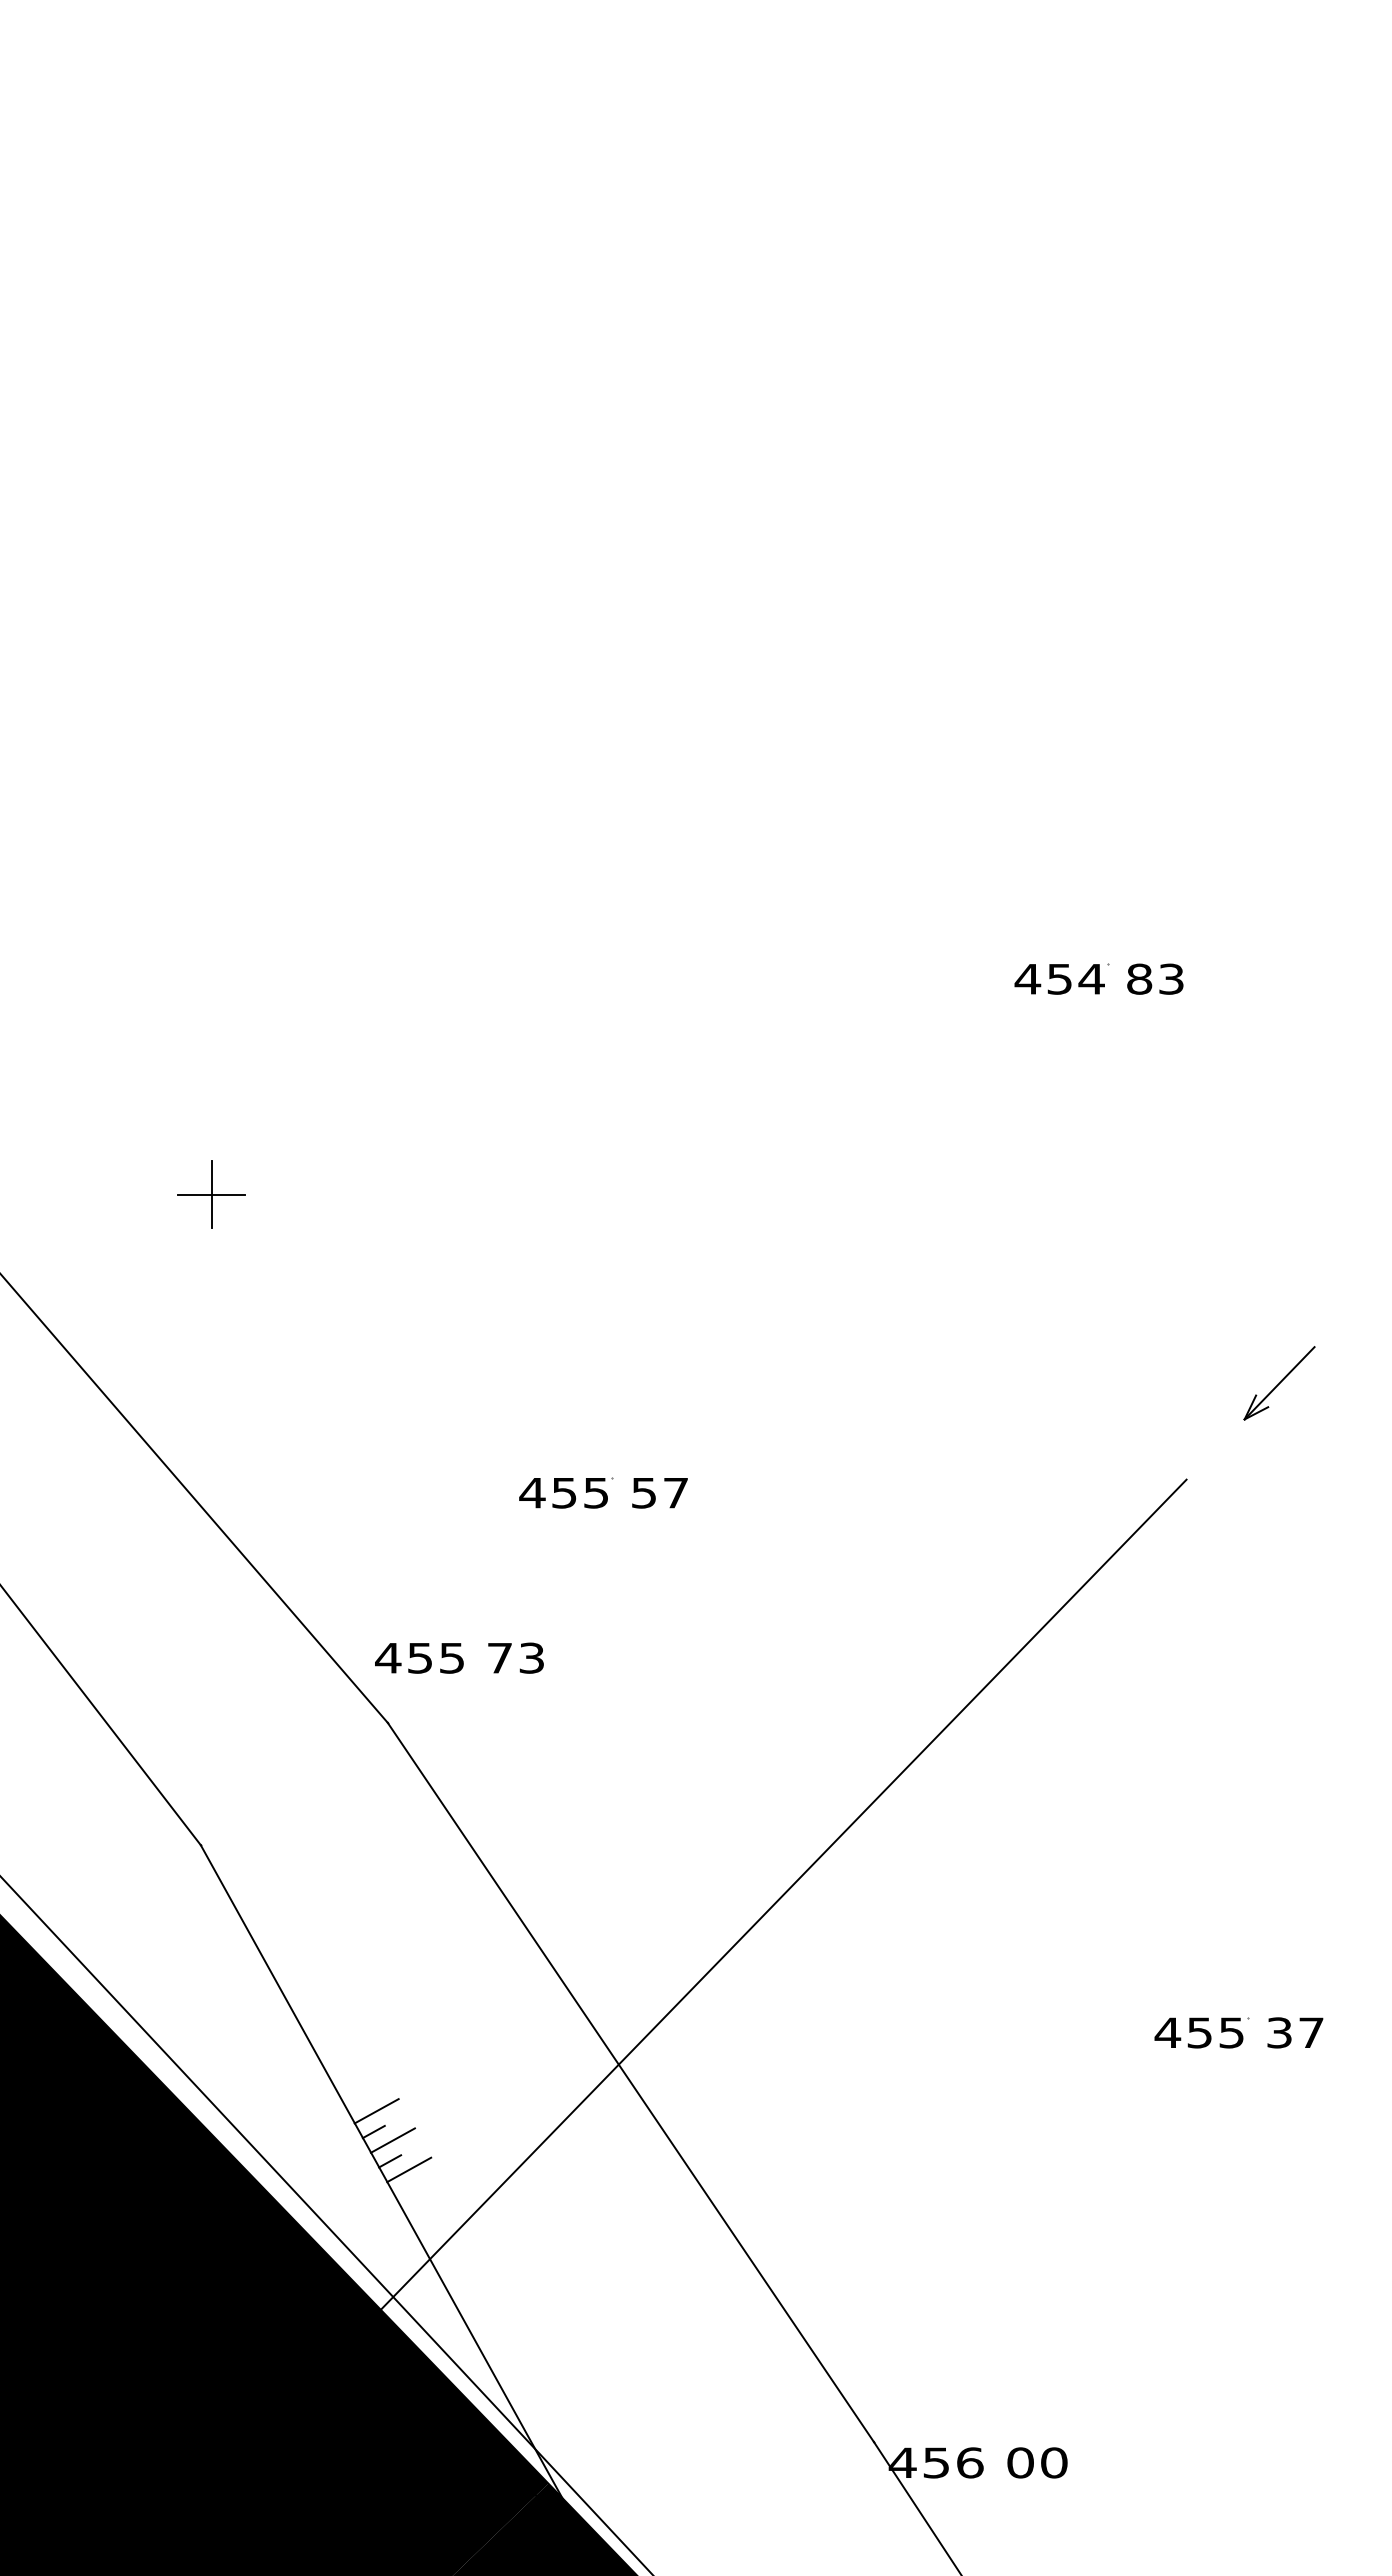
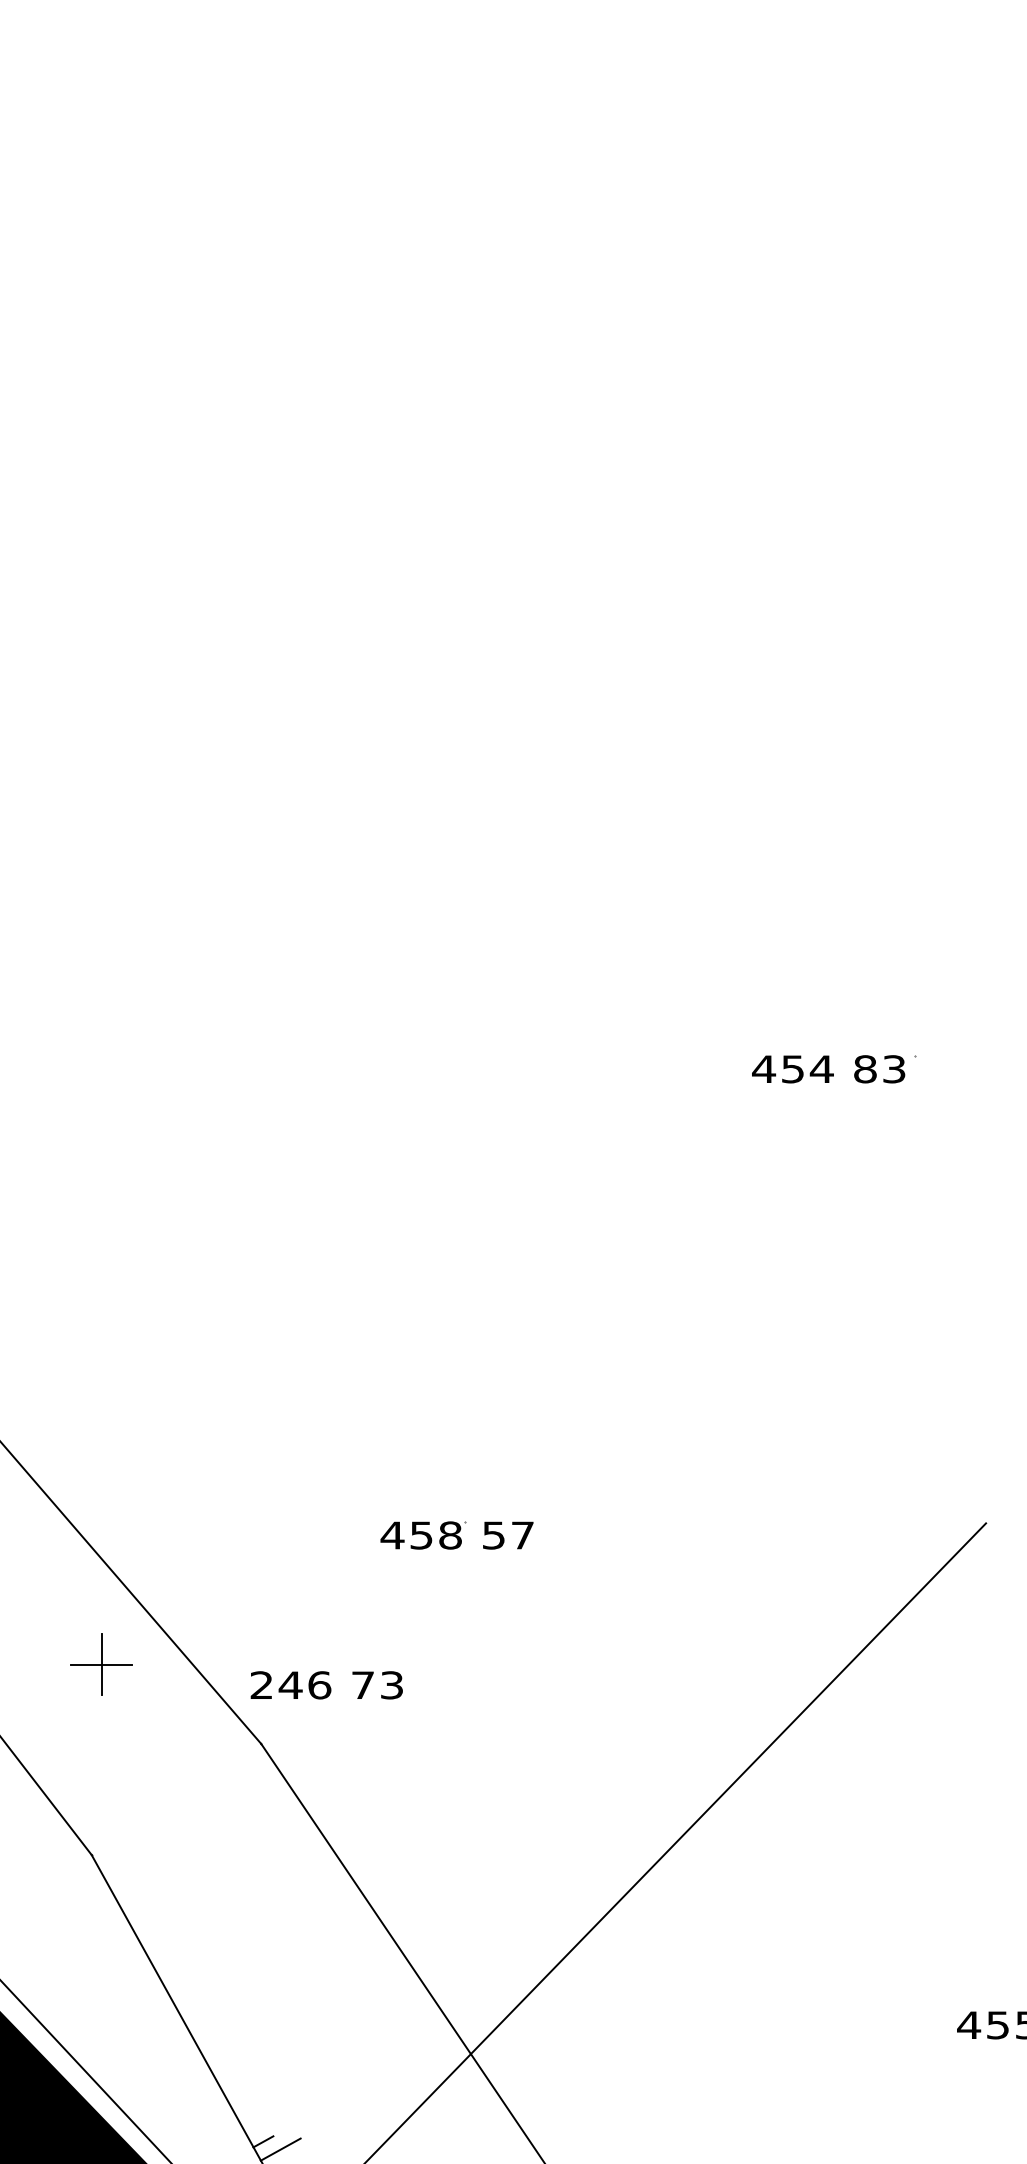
text: (1098, 978) -> (828, 1068), moved
part: (211, 1194) -> (101, 1664), moved
text: (596, 1492) -> (450, 1534), 455 -> 458
text: (419, 1657) -> (290, 1684), 455 -> 246
line: (376, 2111) -> (251, 2096), removed
line: (373, 2131) -> (248, 2114), removed
line: (392, 2140) -> (265, 2122), removed

